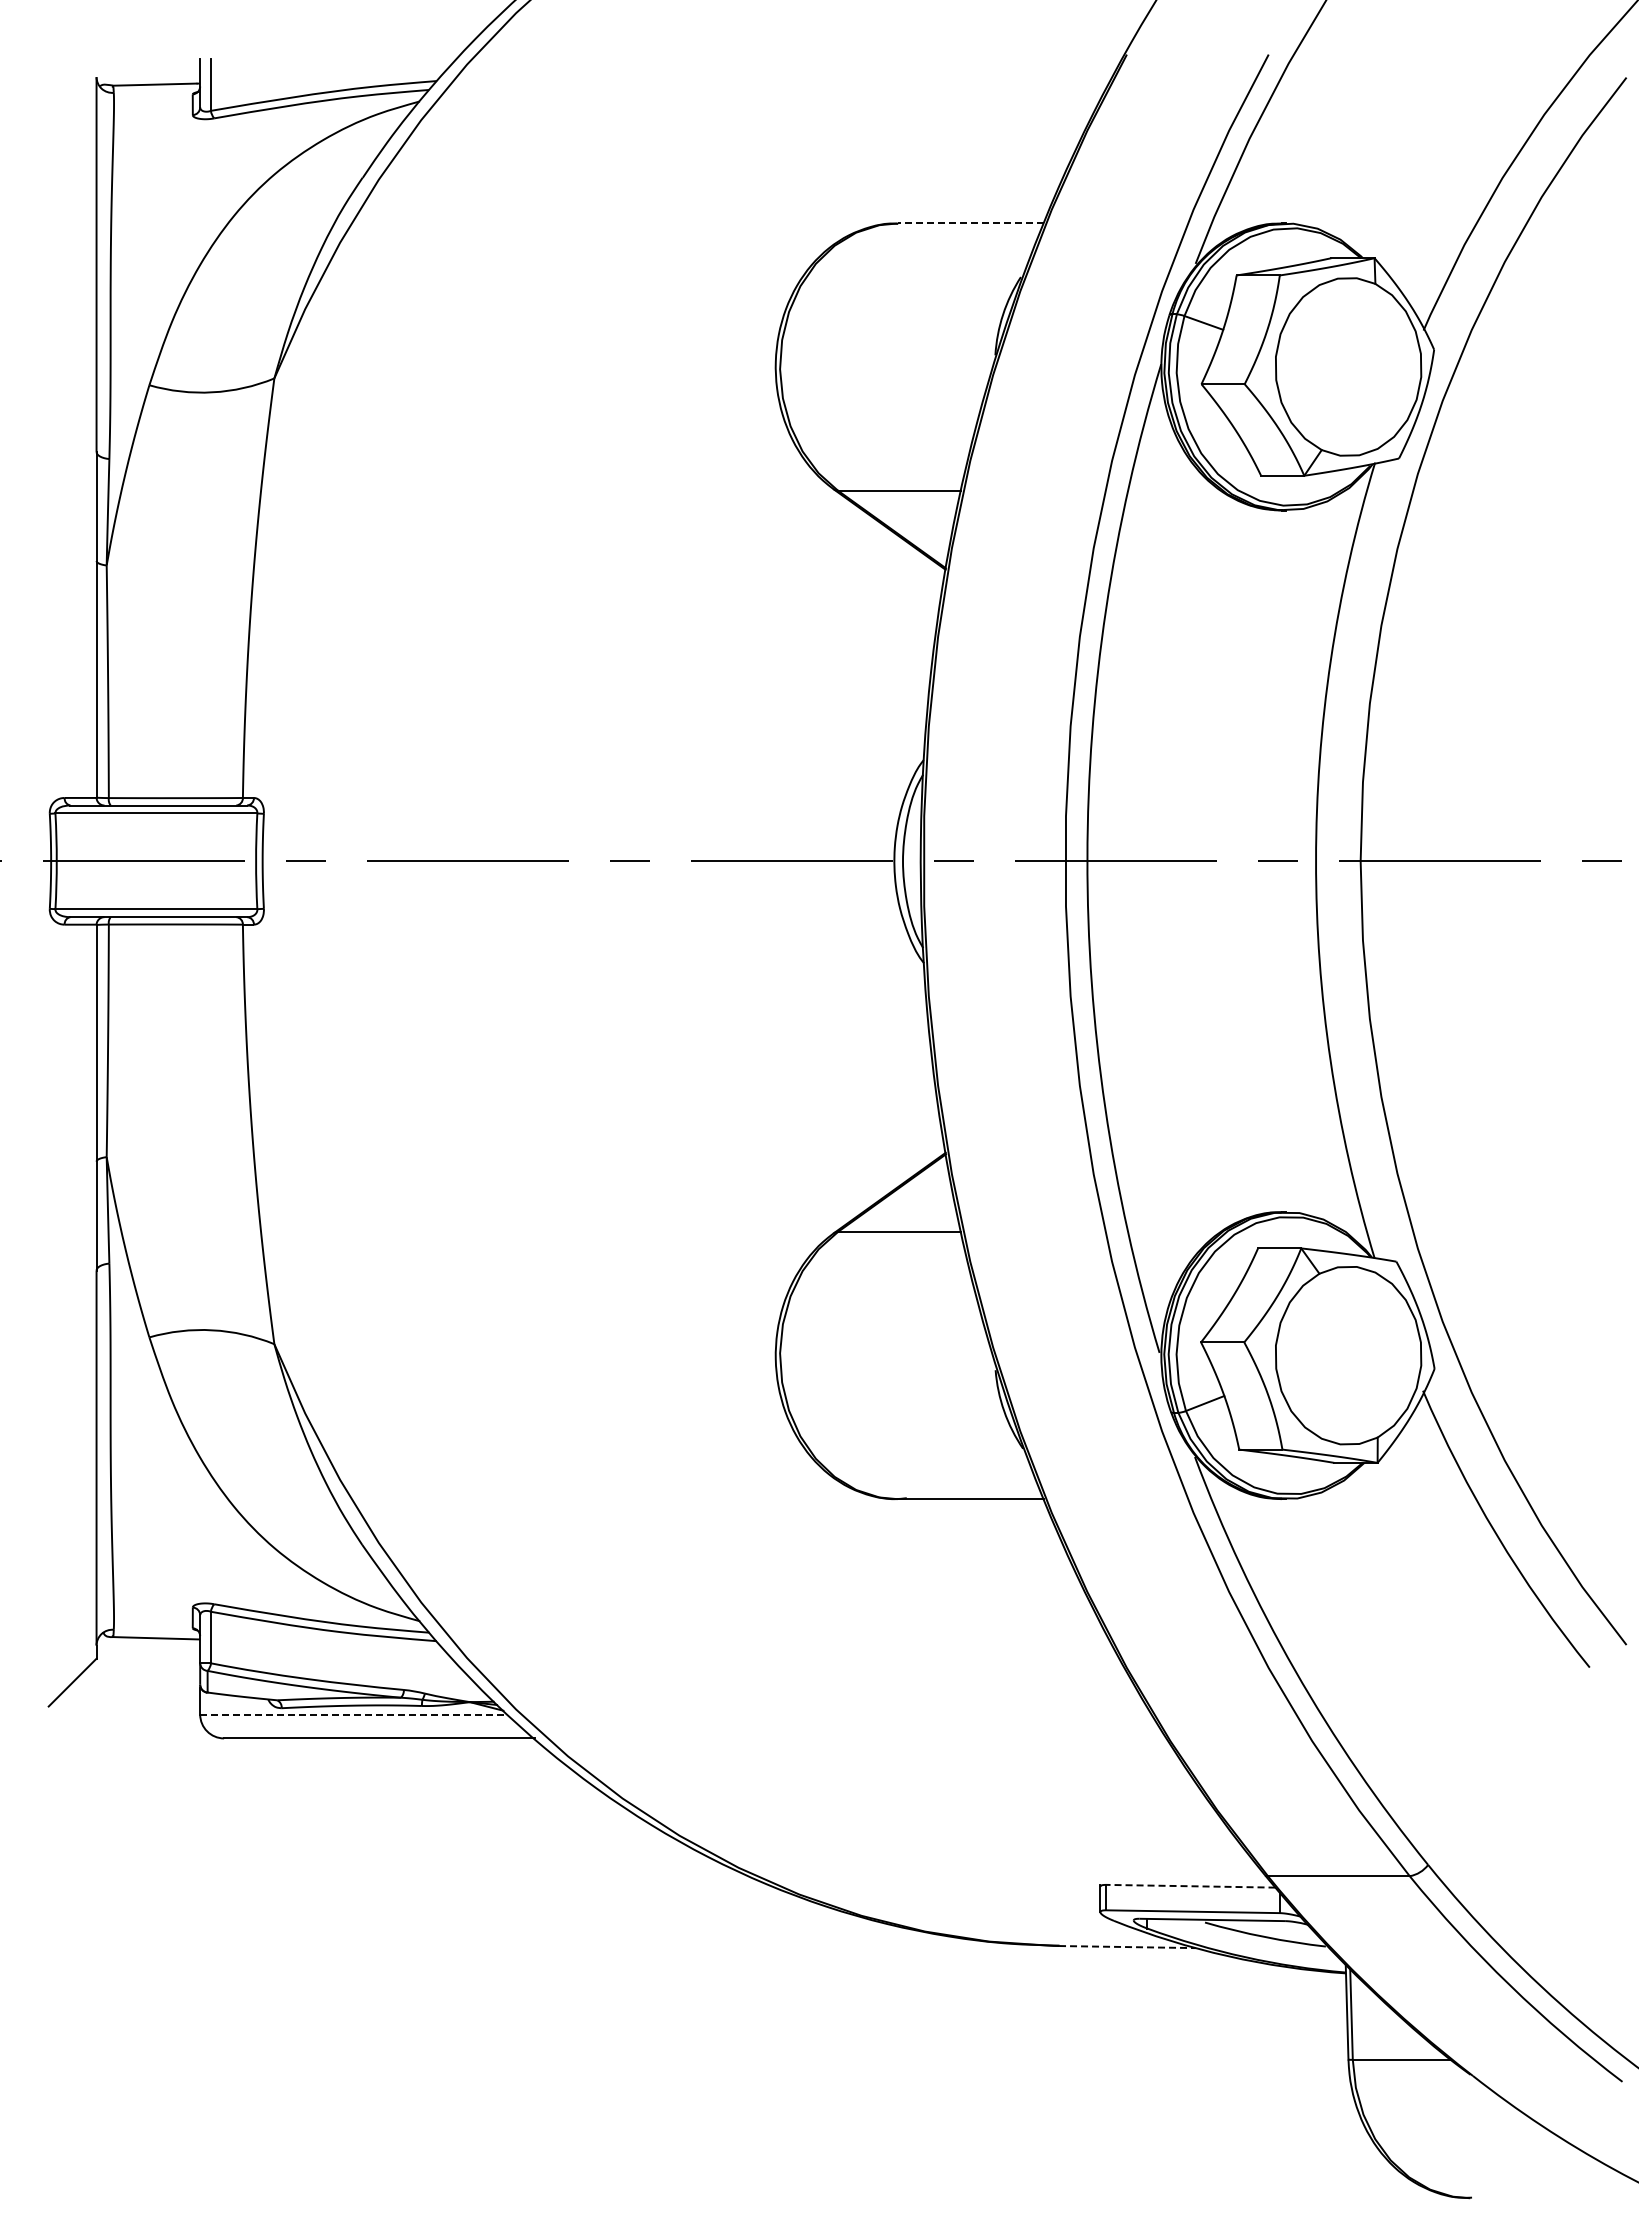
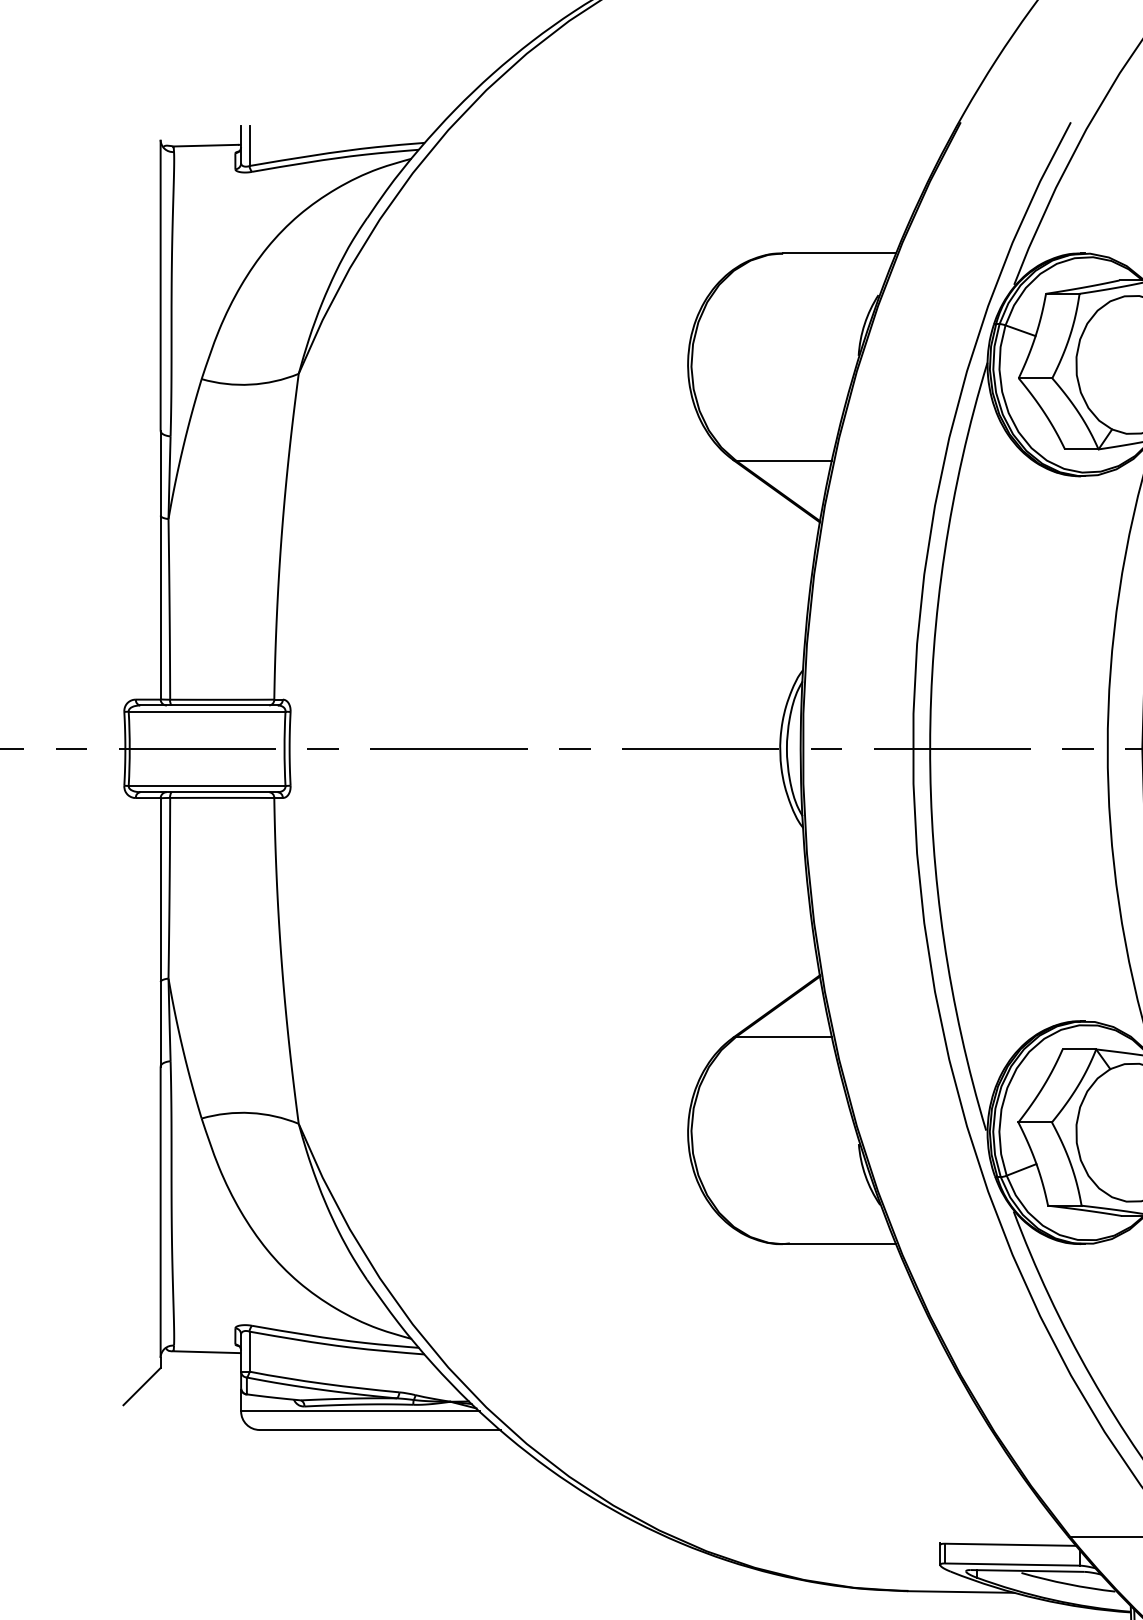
line: (970, 223) -> (839, 253), dashed -> solid
line: (353, 1714) -> (360, 1411), dashed -> solid
line: (1189, 1886) -> (1009, 1544), dashed -> solid
line: (1127, 1947) -> (961, 1592), dashed -> solid

